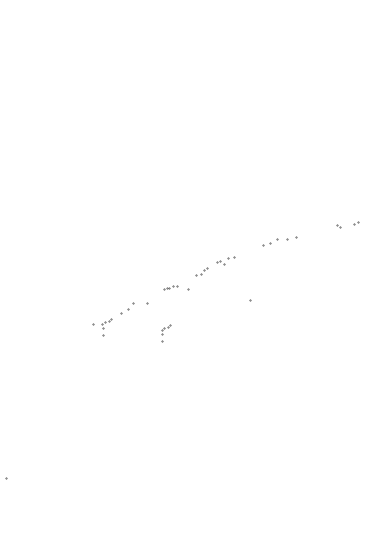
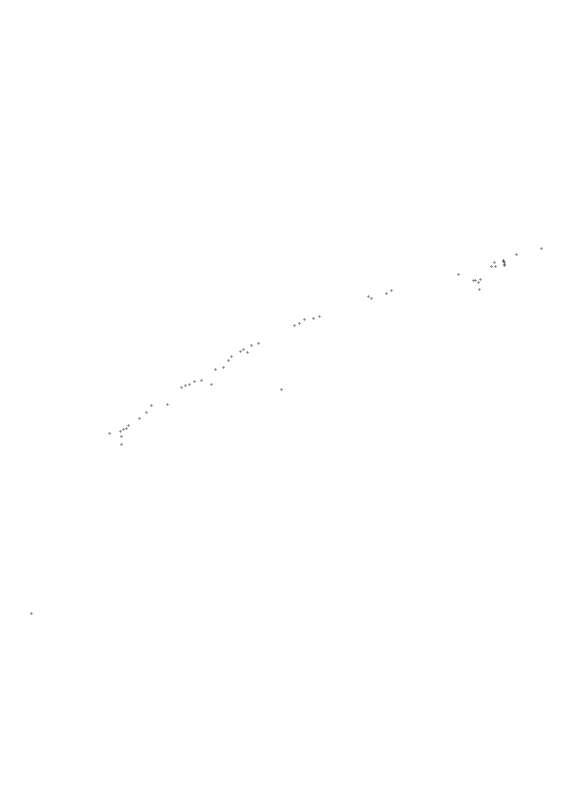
part: (279, 241) -> (306, 320), size x0.71
part: (201, 271) -> (223, 362), size x1.43
part: (171, 287) -> (191, 383), size x1.43
part: (165, 332) -> (190, 434), removed

